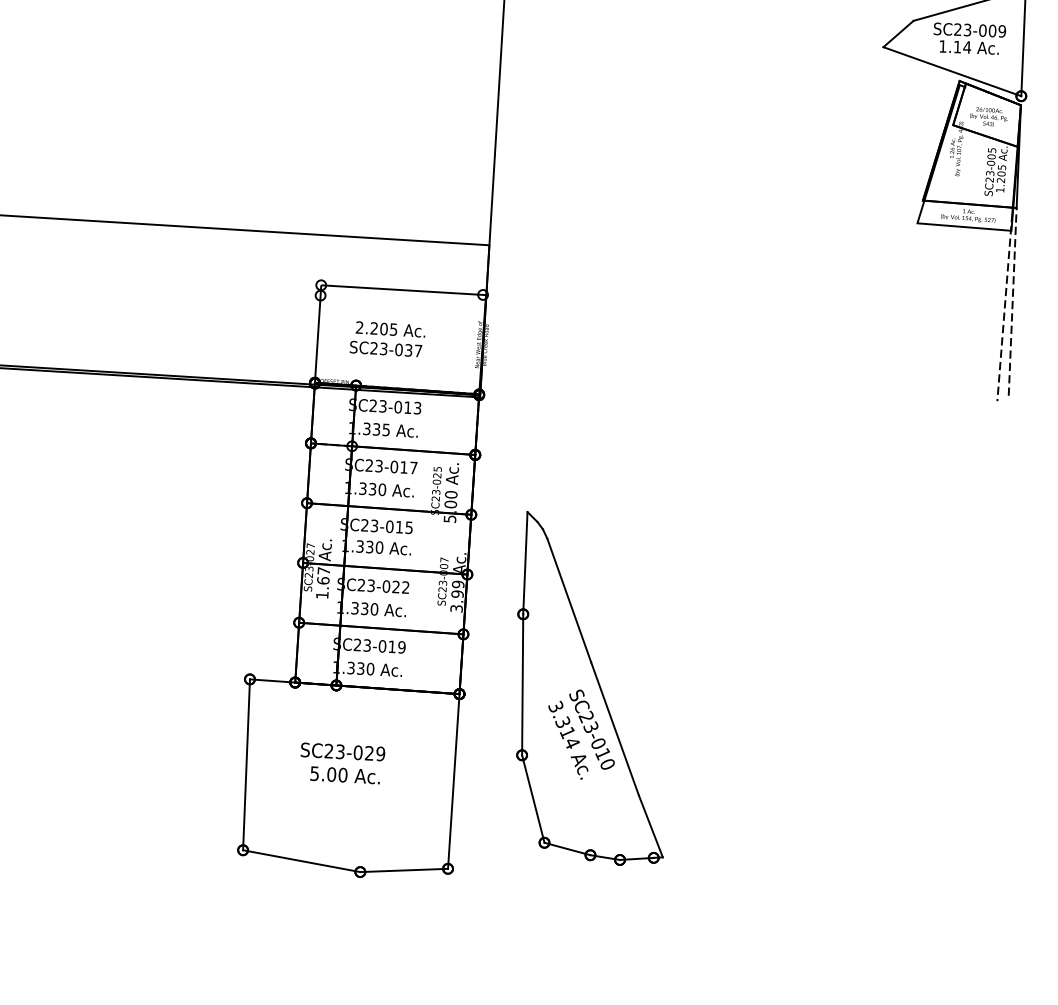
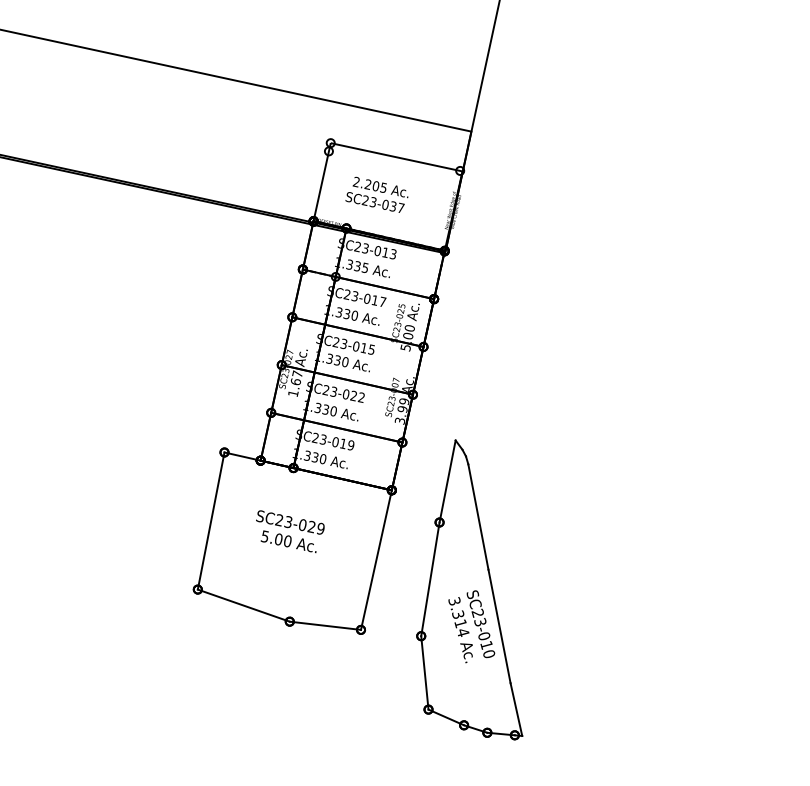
part: (589, 688) -> (483, 590), moved

